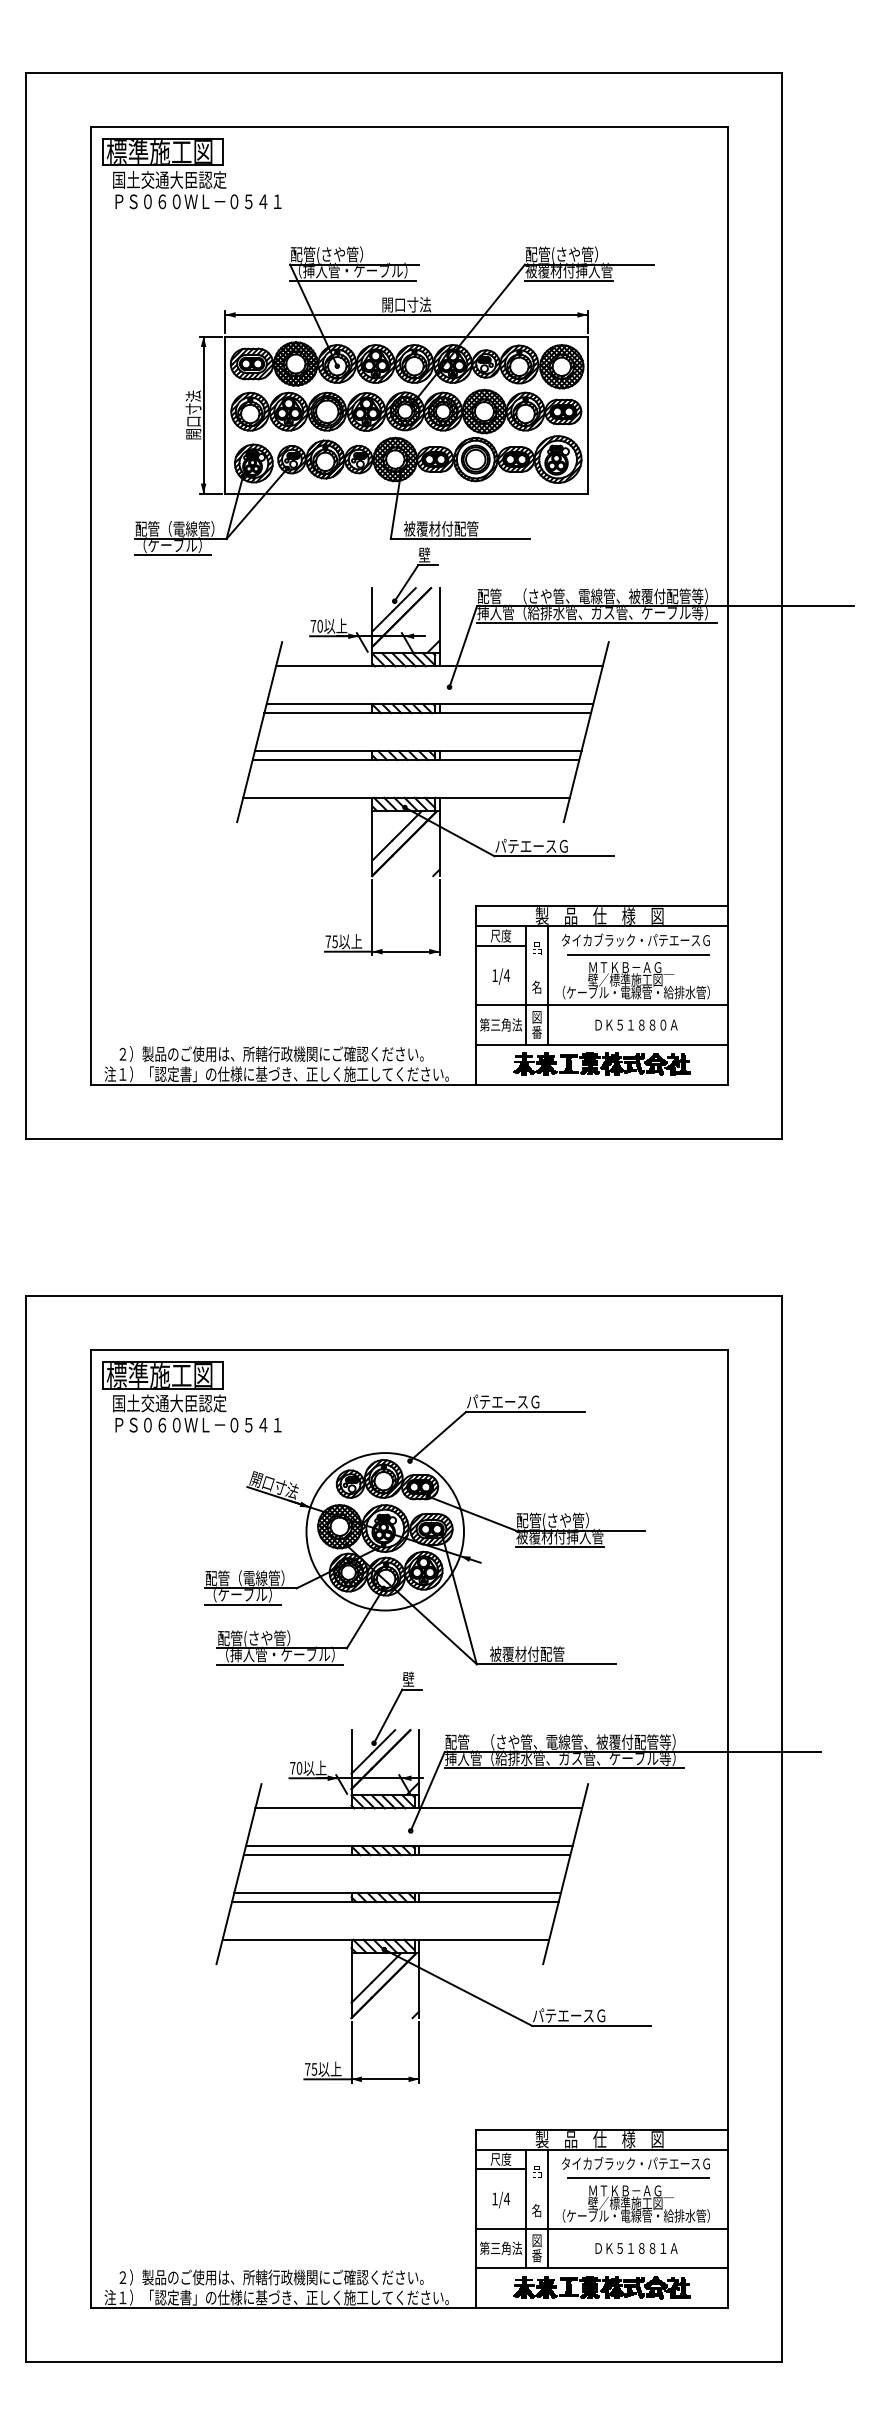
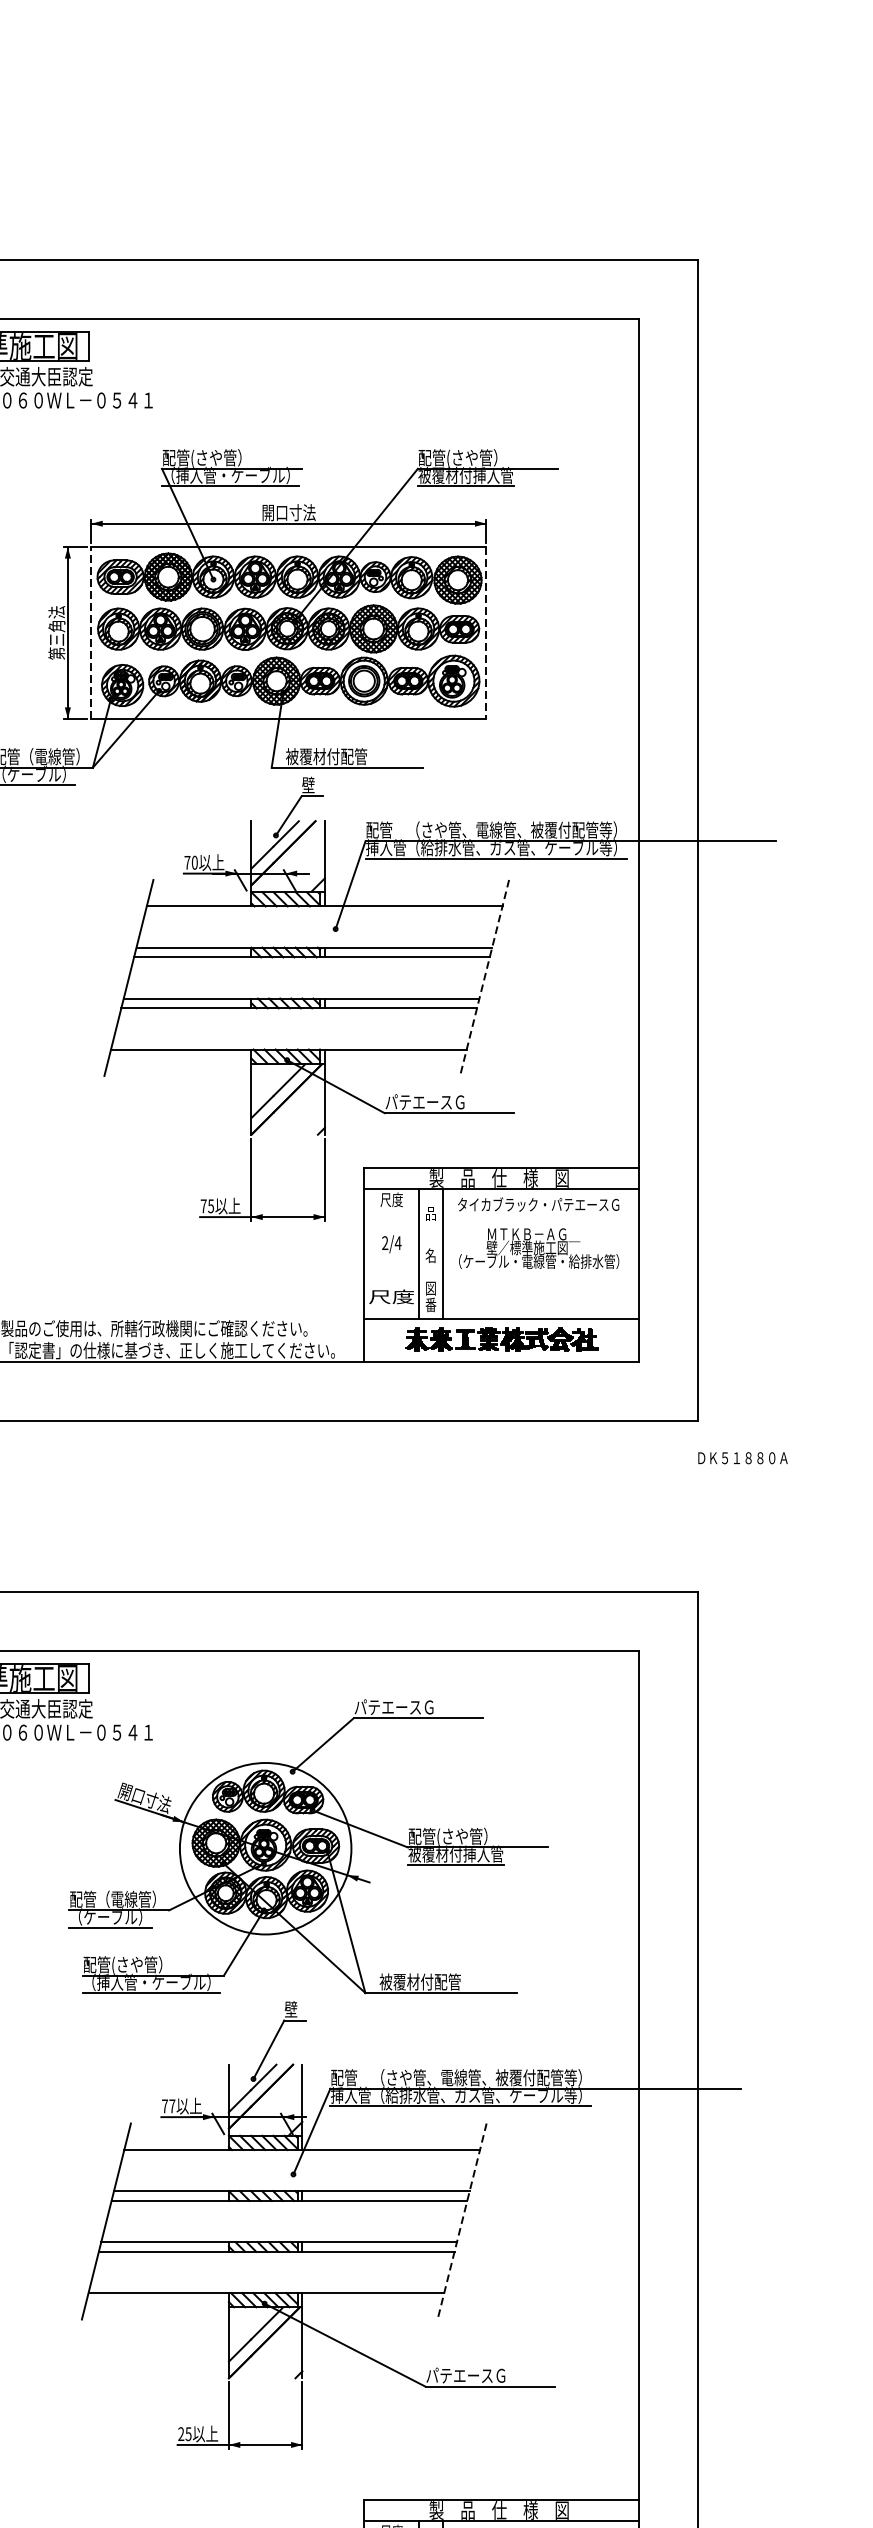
line: (225, 415) -> (91, 633), solid -> dashed
line: (587, 415) -> (485, 633), solid -> dashed
text: (193, 421) -> (56, 639), 開口寸法 -> 第三角法
line: (586, 732) -> (484, 978), solid -> dashed
line: (500, 945) -> (391, 1210), removed
line: (638, 954) -> (541, 1220), removed
text: (494, 975) -> (384, 1243), 1/4 -> 2/4
line: (601, 1005) -> (501, 1275), removed
text: (500, 1024) -> (391, 1296), 第三角法 -> 尺度
text: (636, 1024) -> (742, 1457), moved
text: (299, 1767) -> (172, 2105), 70 -> 77
line: (565, 1874) -> (461, 2221), solid -> dashed
text: (307, 2069) -> (181, 2434), 75 -> 25

